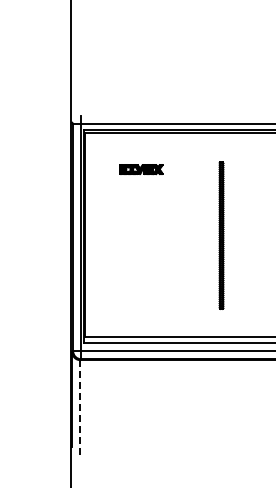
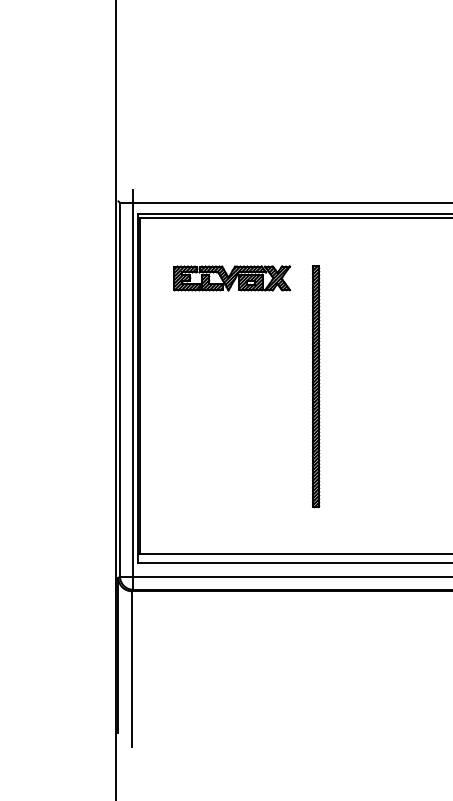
part: (141, 169) -> (232, 278), size x1.67
part: (221, 235) -> (315, 386), moved
line: (80, 406) -> (132, 667), dashed -> solid

